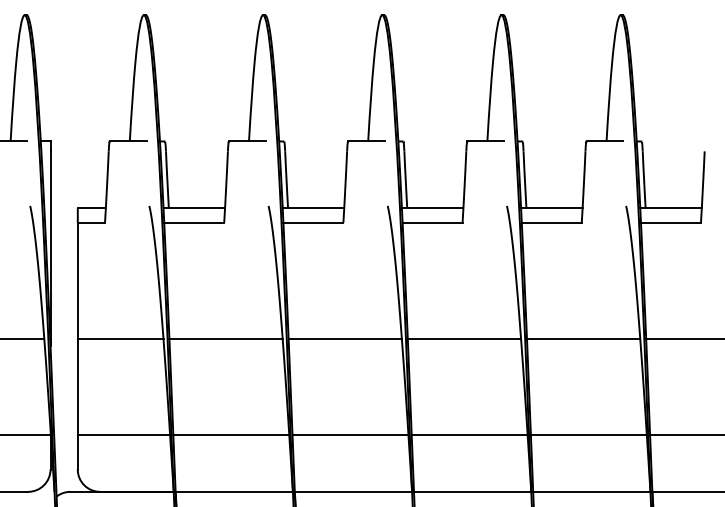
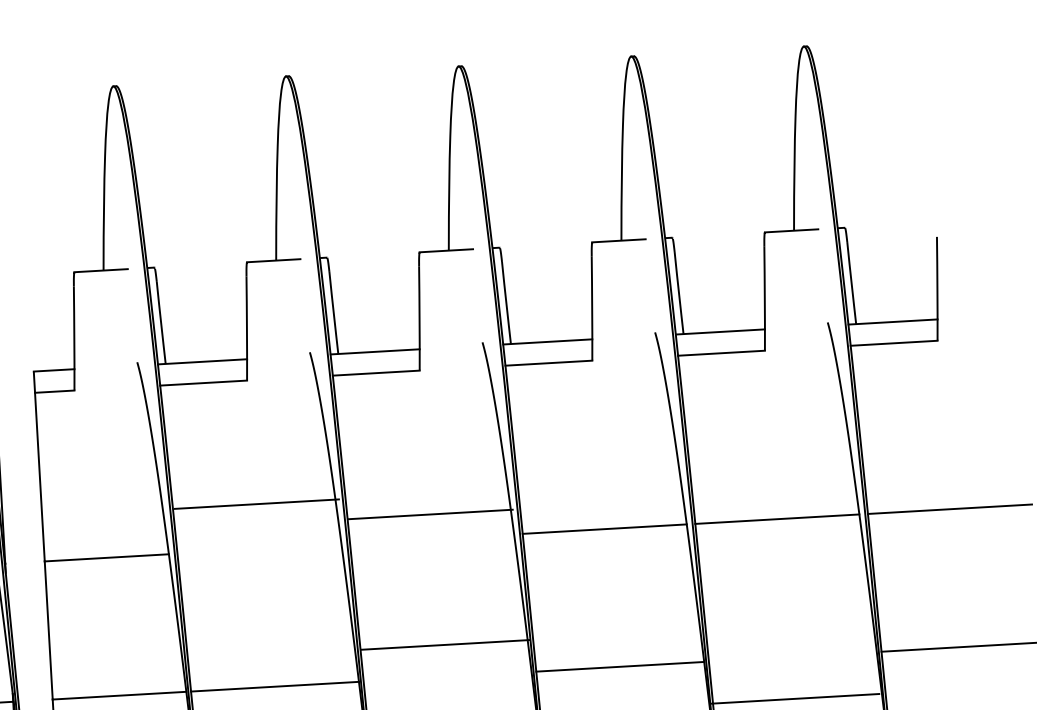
line: (225, 339) -> (256, 504), moved
line: (344, 339) -> (429, 514), moved
line: (350, 434) -> (445, 644), moved
line: (588, 434) -> (794, 698), moved

